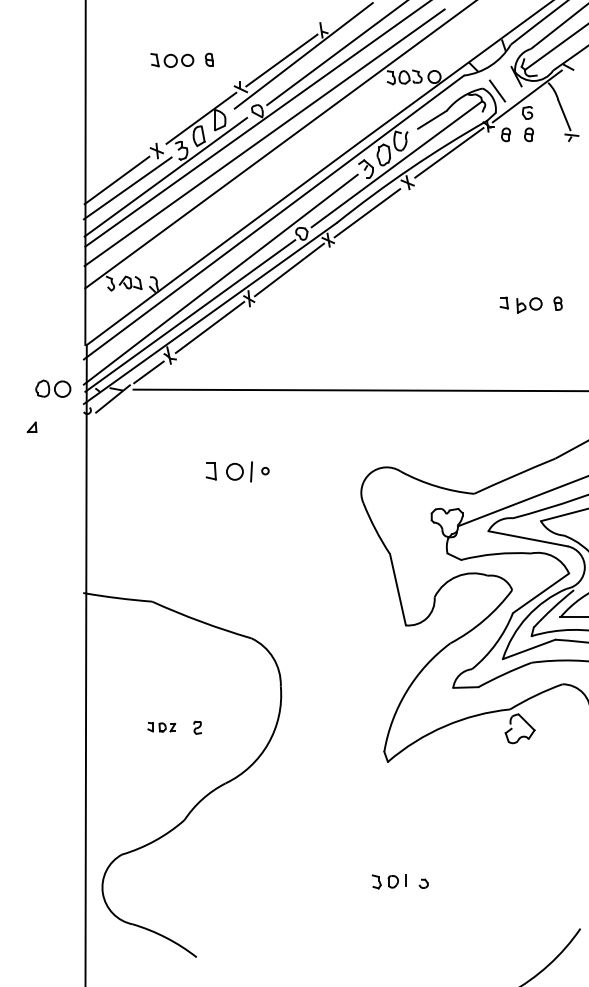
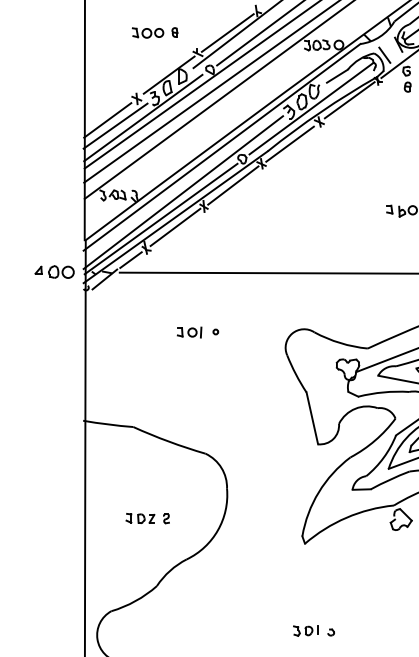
part: (505, 134) -> (390, 86), removed
part: (31, 427) -> (38, 270), moved
part: (229, 471) -> (189, 332), size x0.71
part: (161, 727) -> (140, 518), size x1.43

